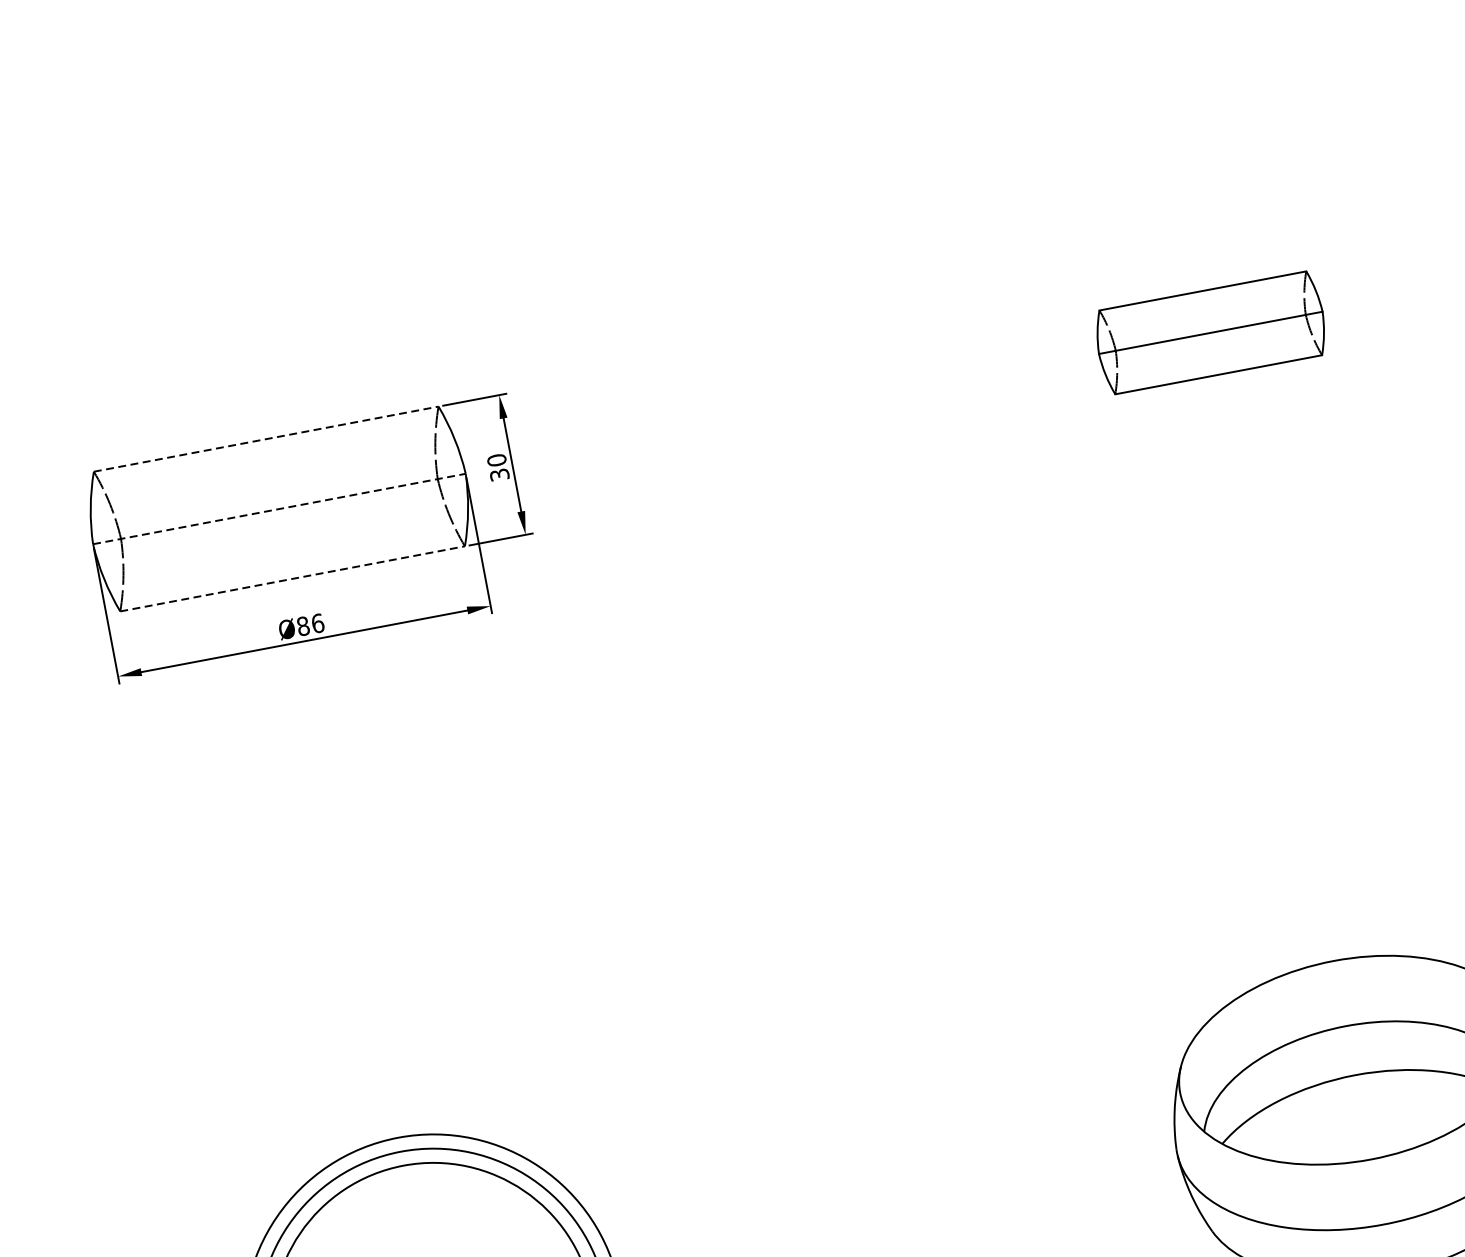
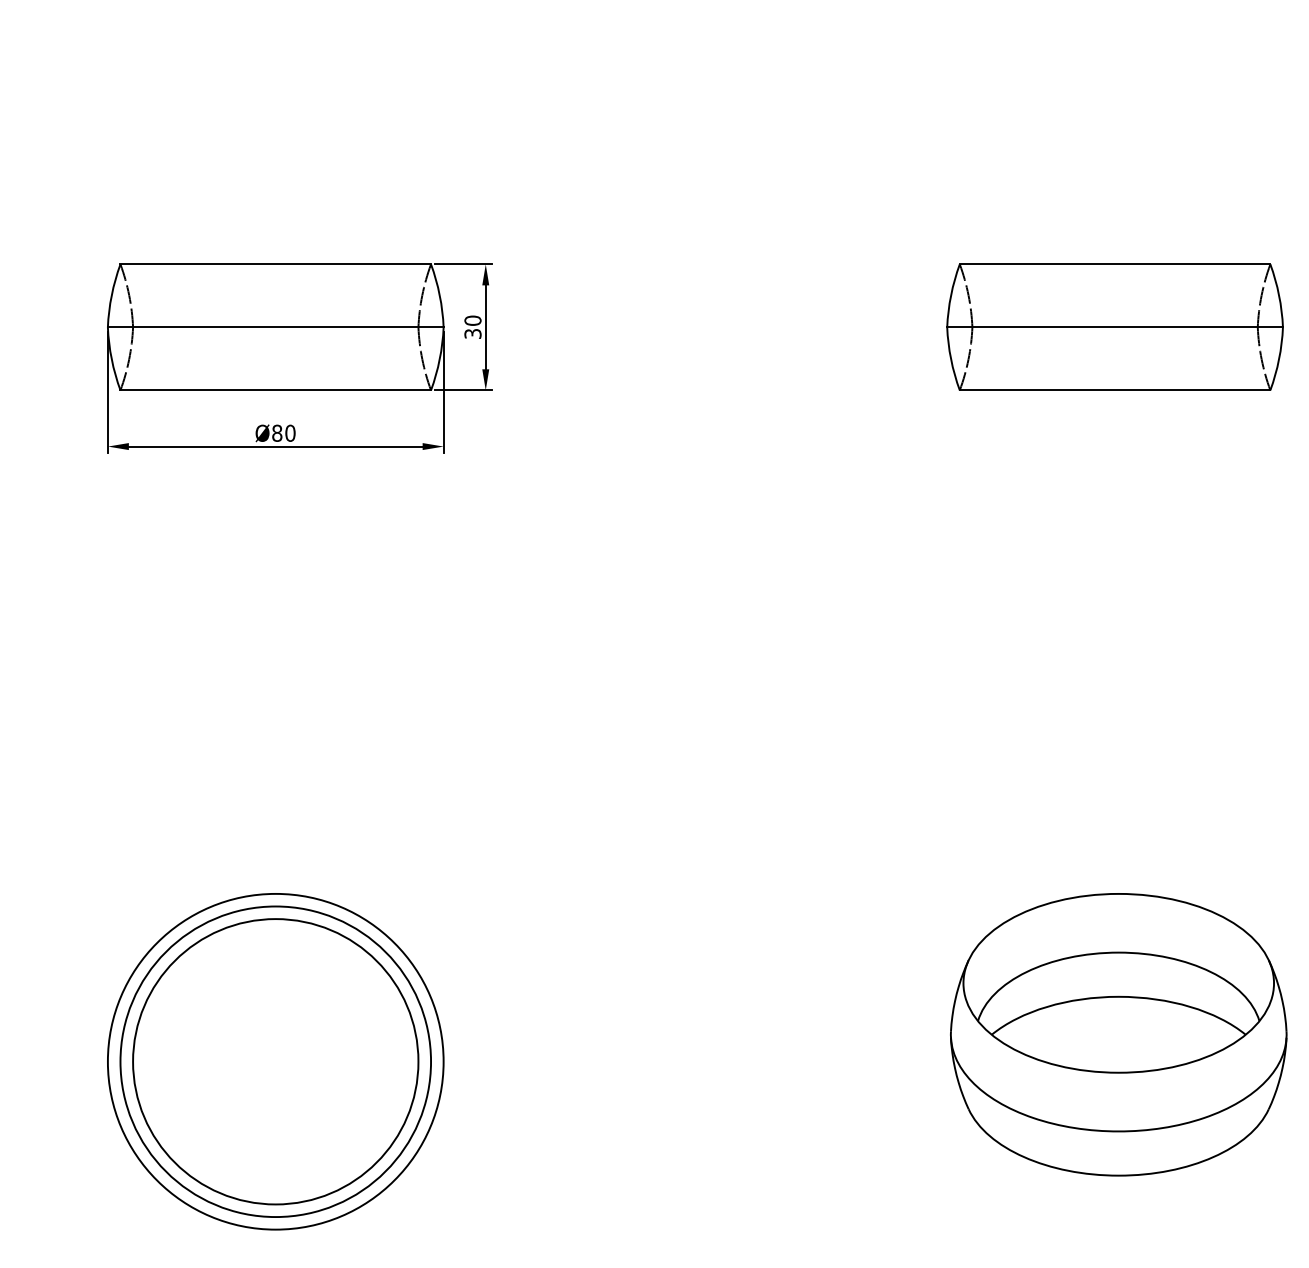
part: (1210, 332) -> (1114, 326), size x1.67
line: (267, 439) -> (276, 264), dashed -> solid
line: (279, 509) -> (275, 327), dashed -> solid
line: (293, 578) -> (276, 390), dashed -> solid
text: (317, 622) -> (290, 432), Ø86 -> Ø80

